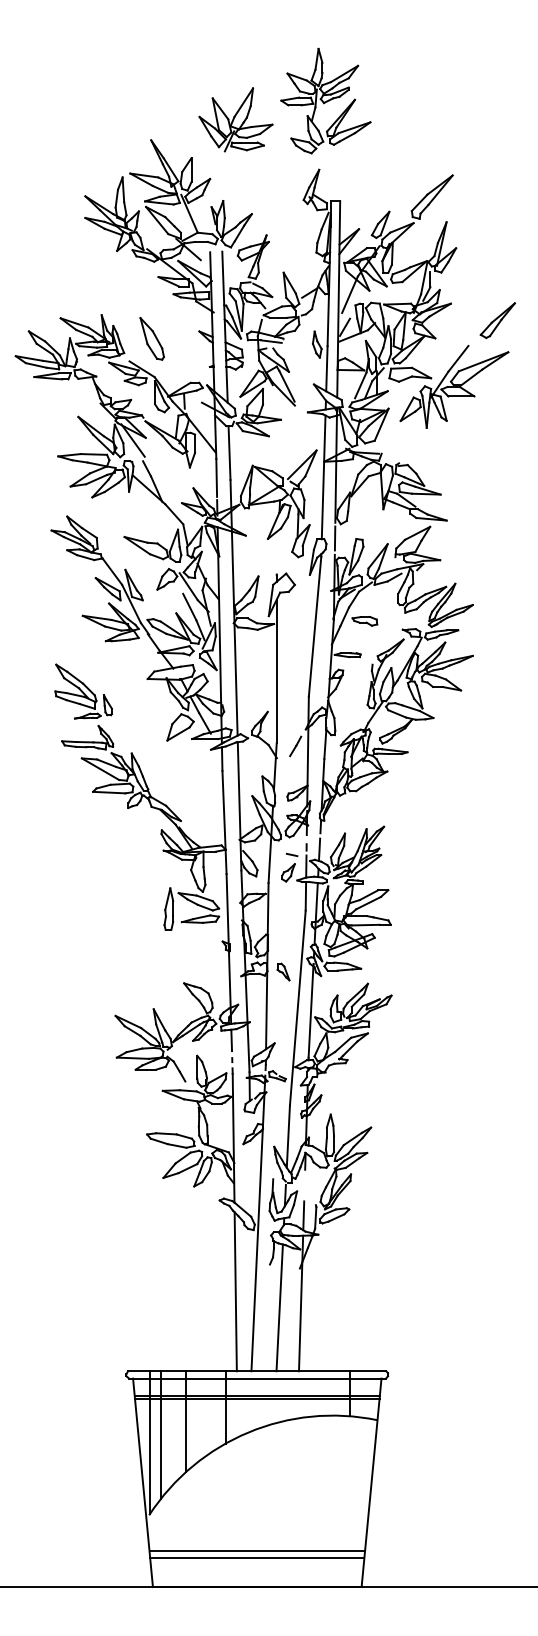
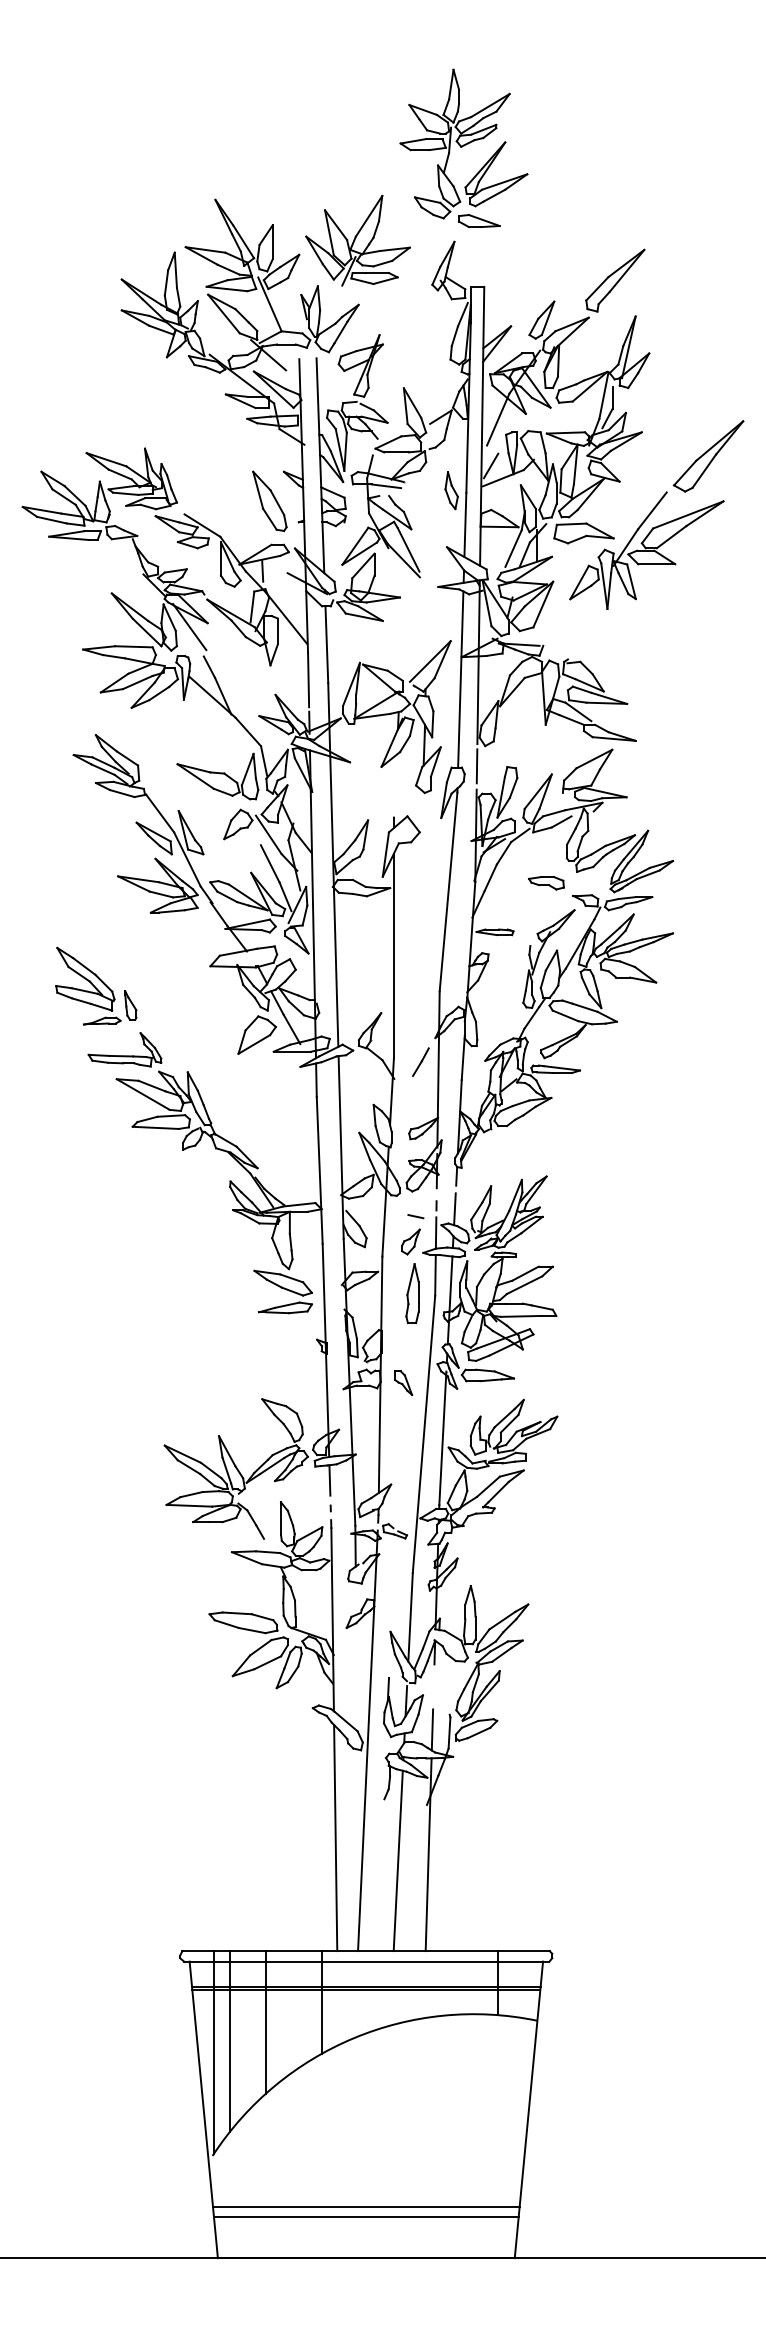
part: (235, 119) -> (357, 240), moved
part: (336, 155) -> (479, 221), added
part: (497, 320) -> (708, 456), size x1.43
part: (151, 338) -> (269, 501), moved
part: (364, 621) -> (546, 883), moved
part: (83, 691) -> (96, 985), moved
part: (168, 909) -> (412, 1293), moved

